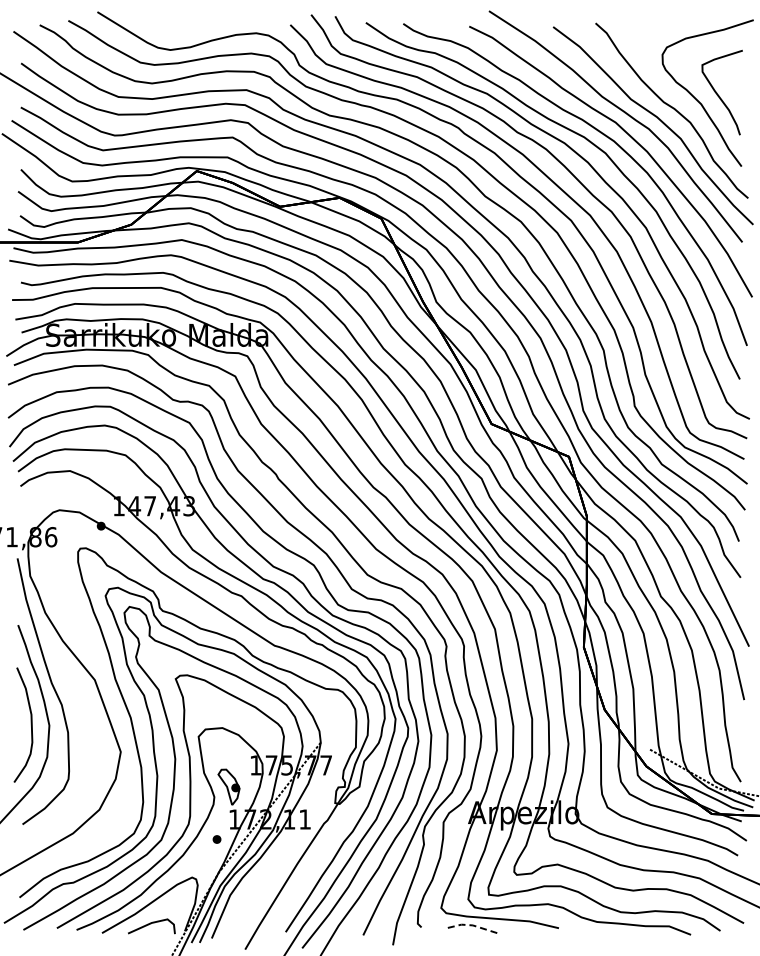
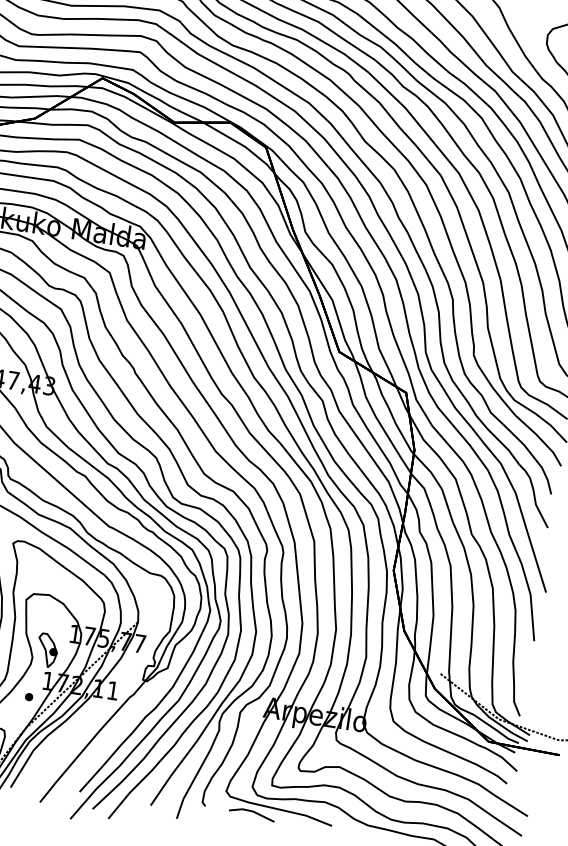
line: (471, 925) -> (251, 811), dashed -> solid

